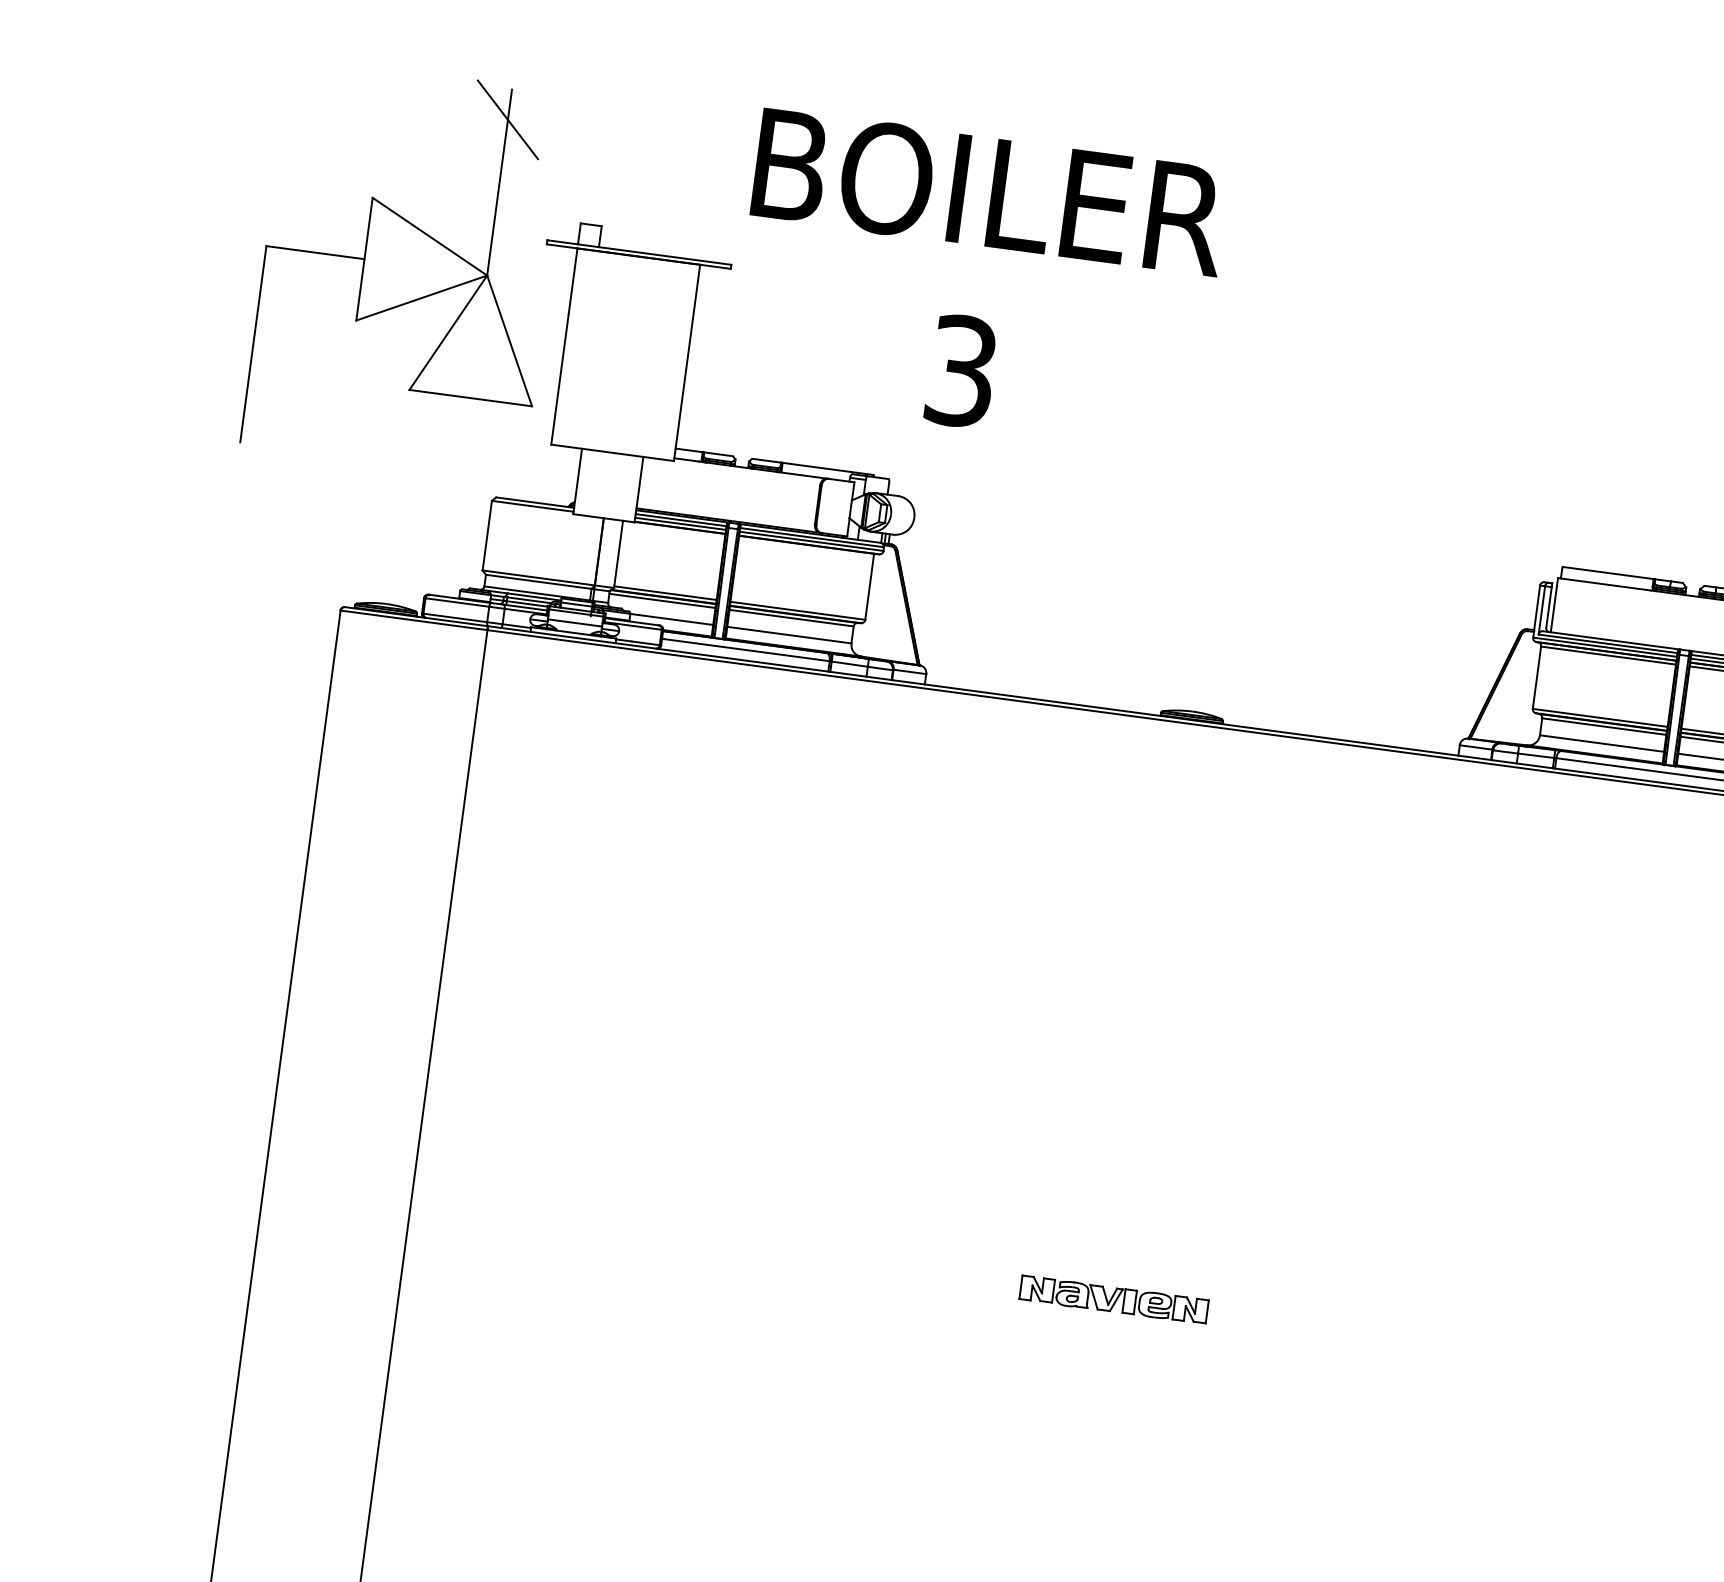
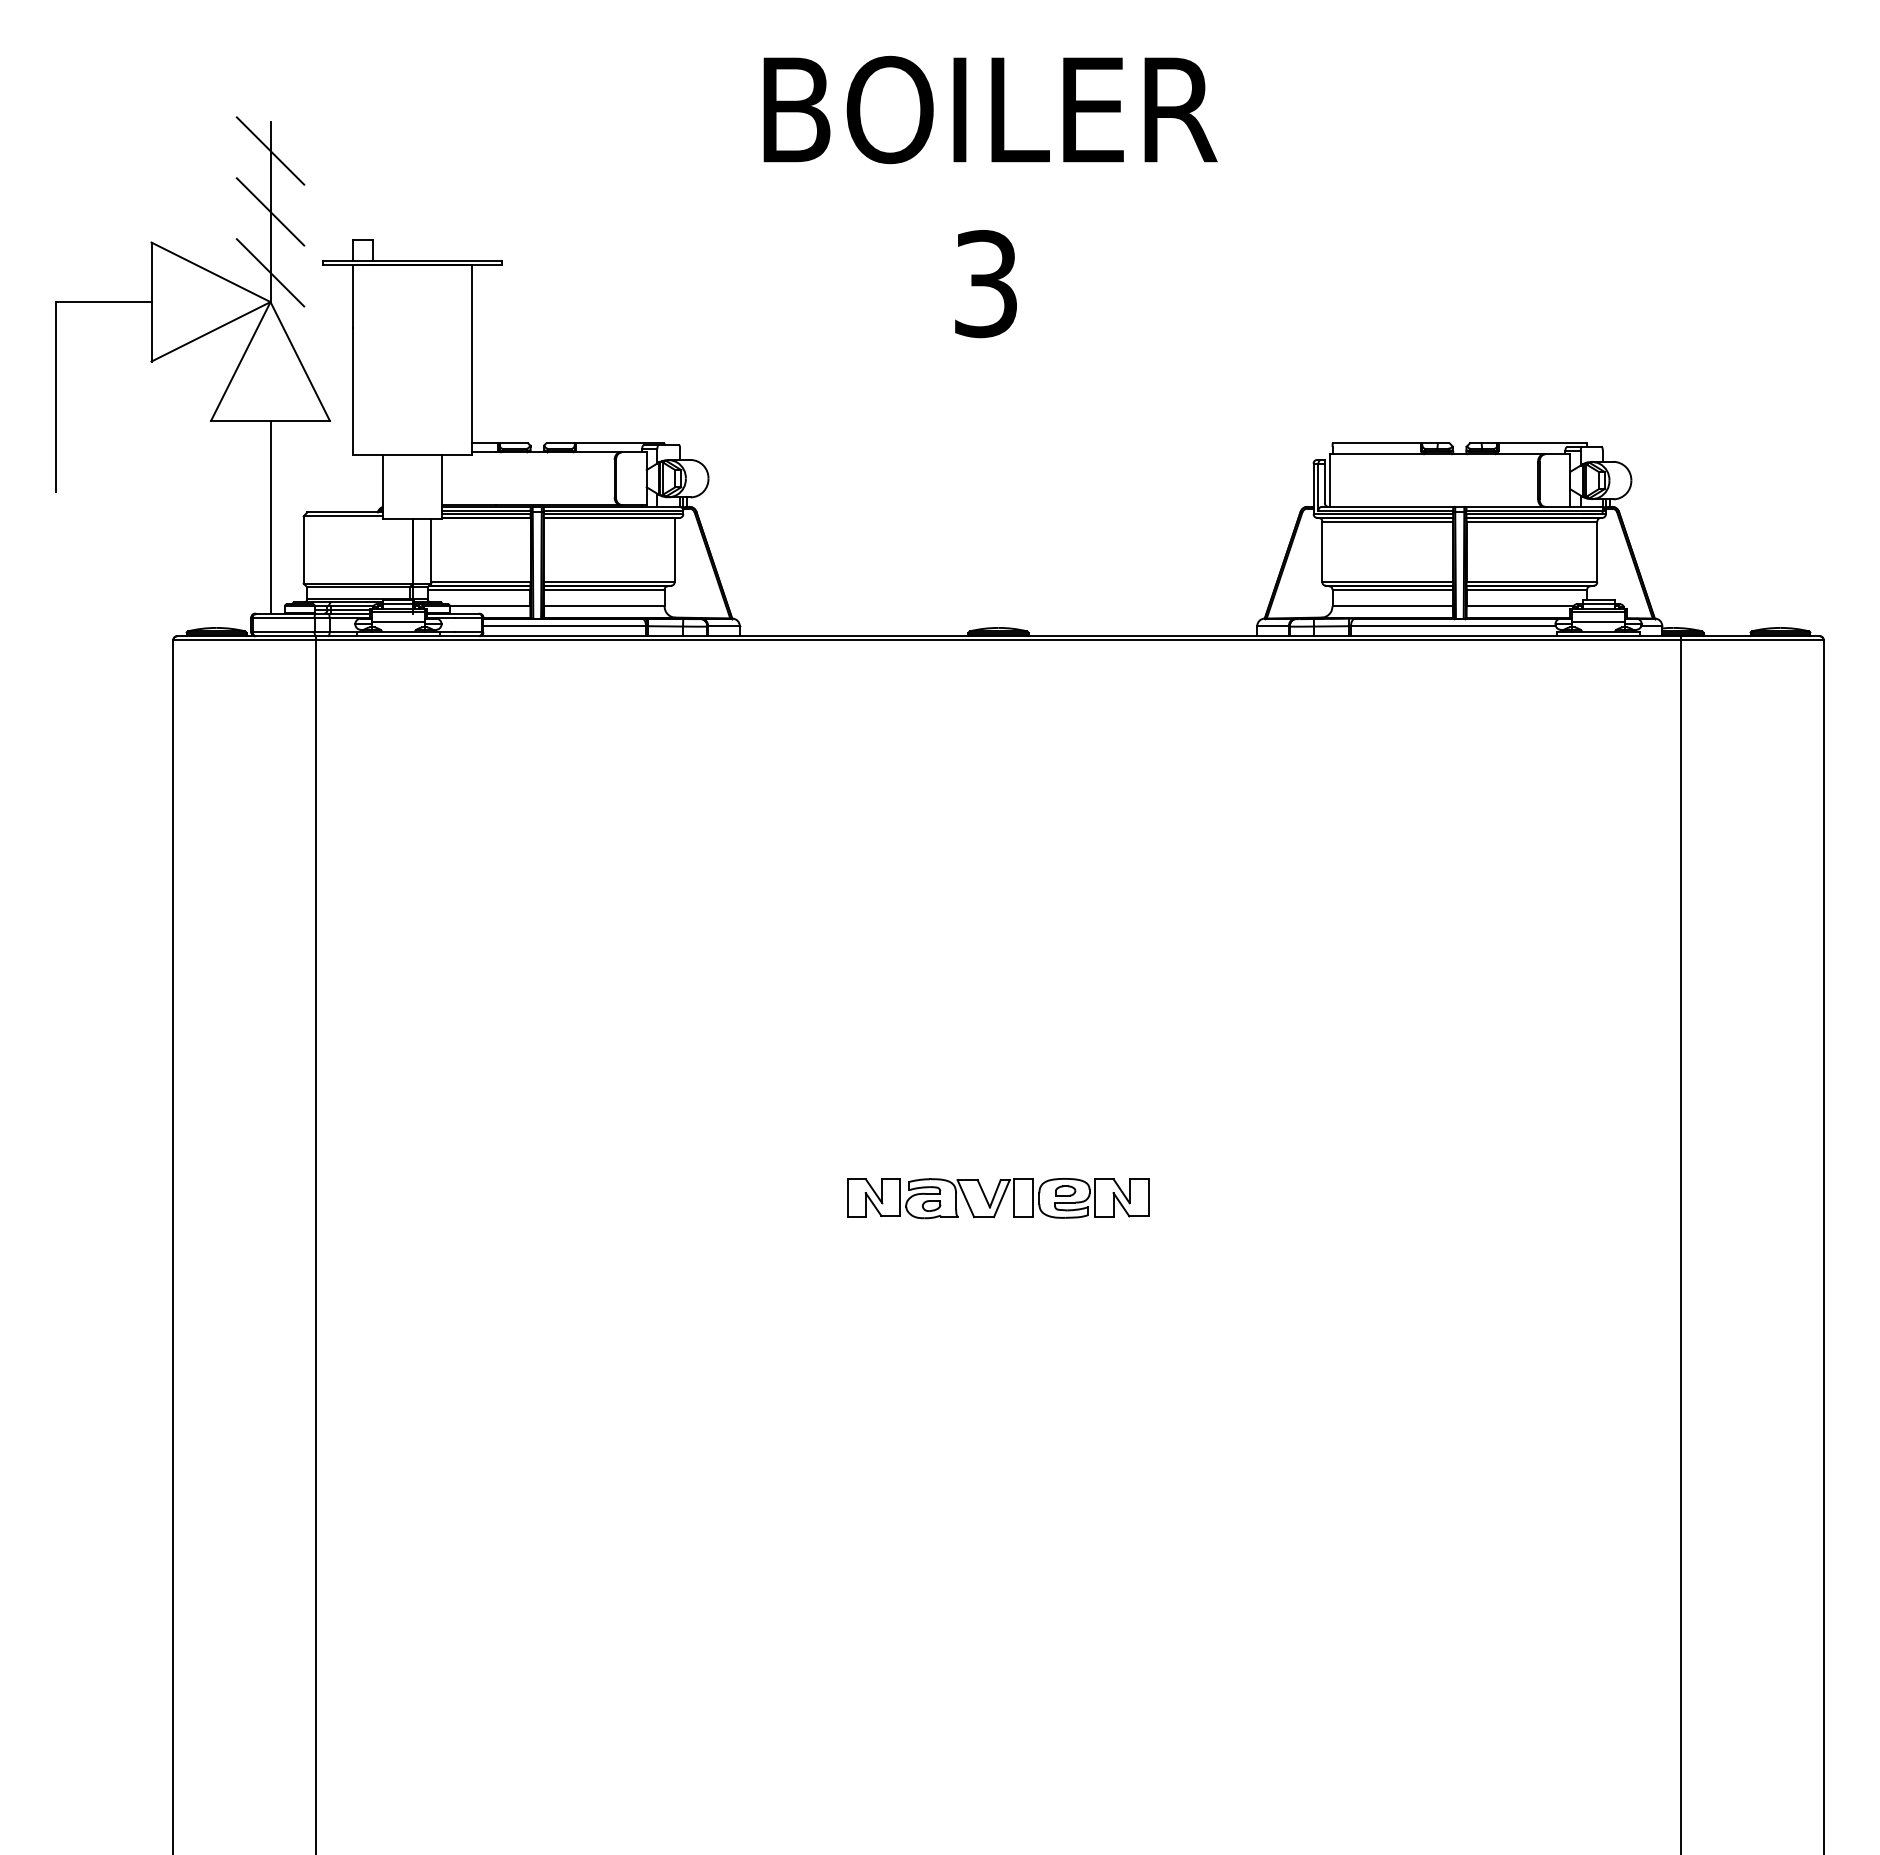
line: (499, 182) -> (270, 211), added
line: (491, 245) -> (270, 272), added
text: (978, 281) -> (990, 196), moved
line: (457, 496) -> (270, 516), added
part: (1114, 1299) -> (998, 1198), size x1.67

